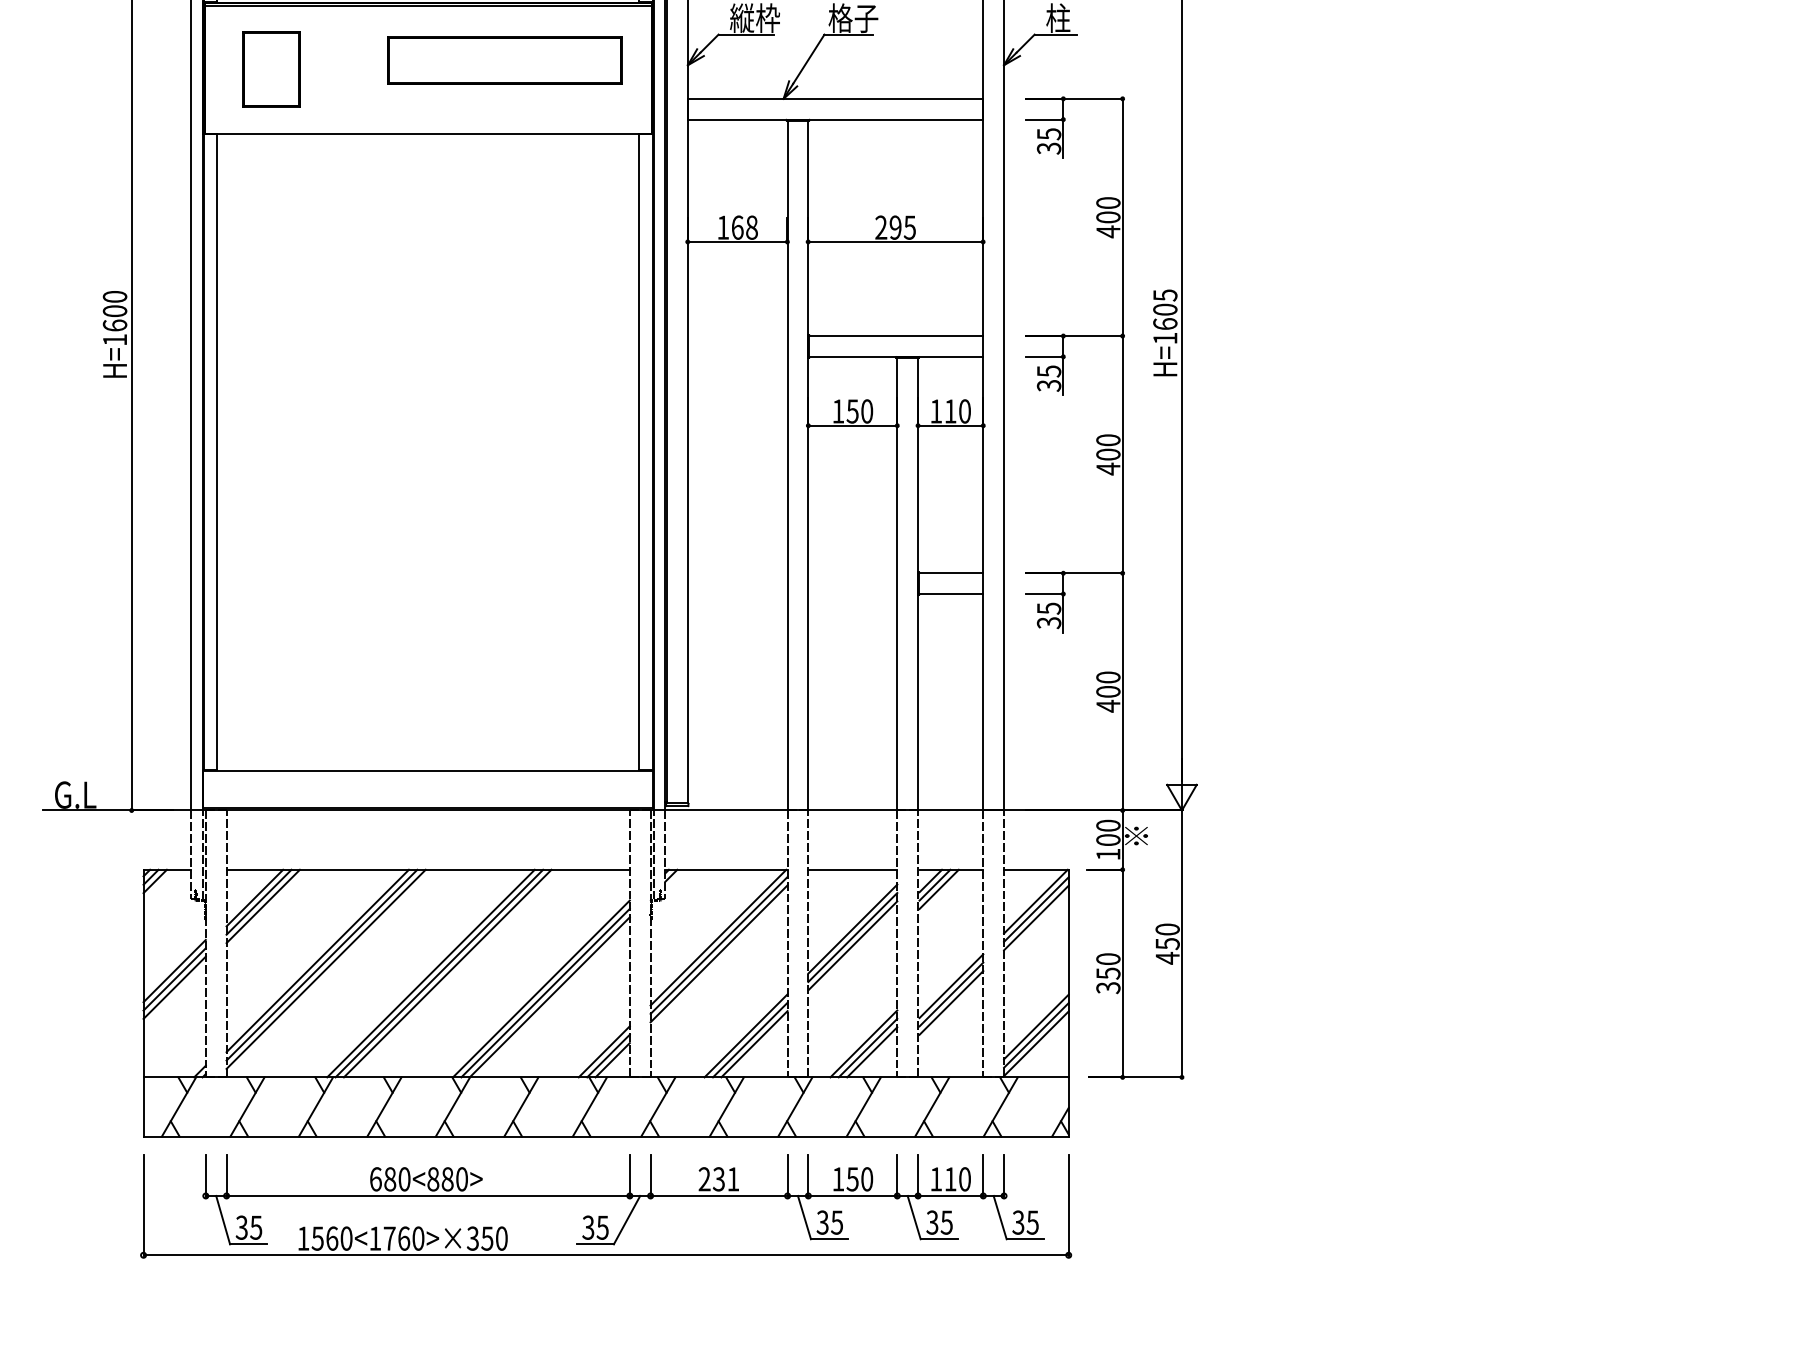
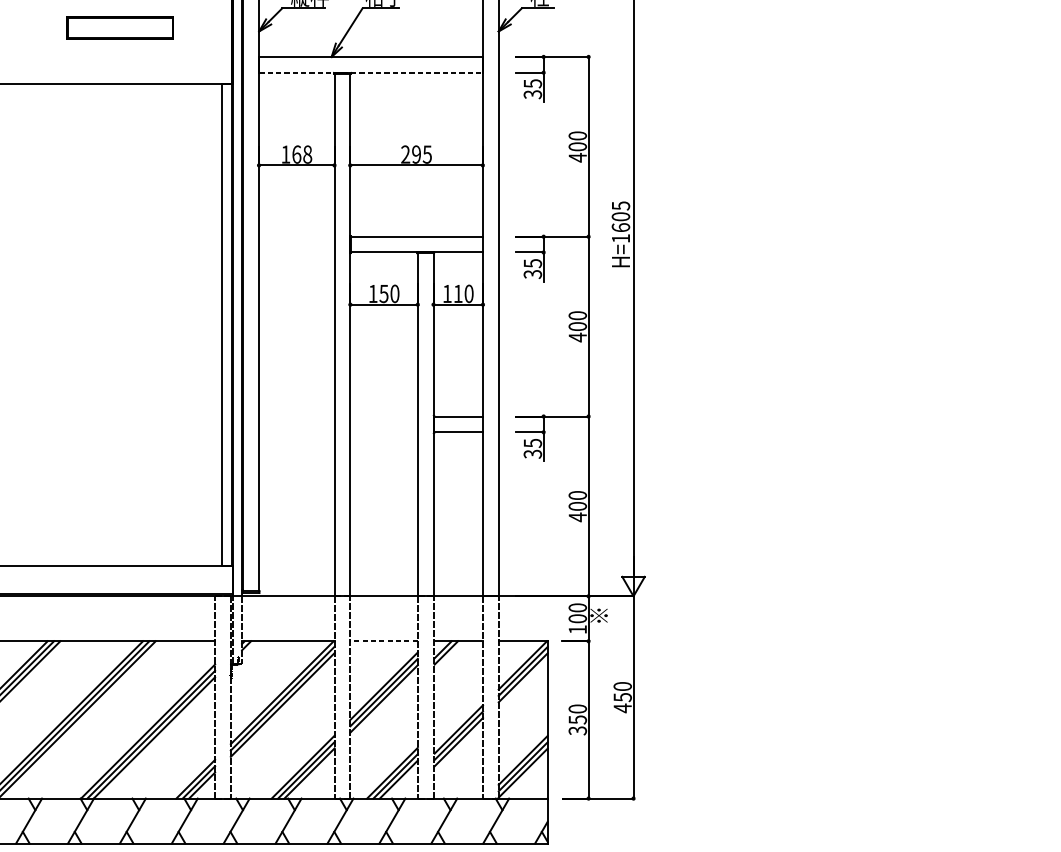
part: (504, 60) -> (120, 27), size x0.6
line: (835, 119) -> (370, 72), solid -> dashed
line: (852, 869) -> (383, 641), solid -> dashed
line: (938, 889) -> (449, 656), removed

